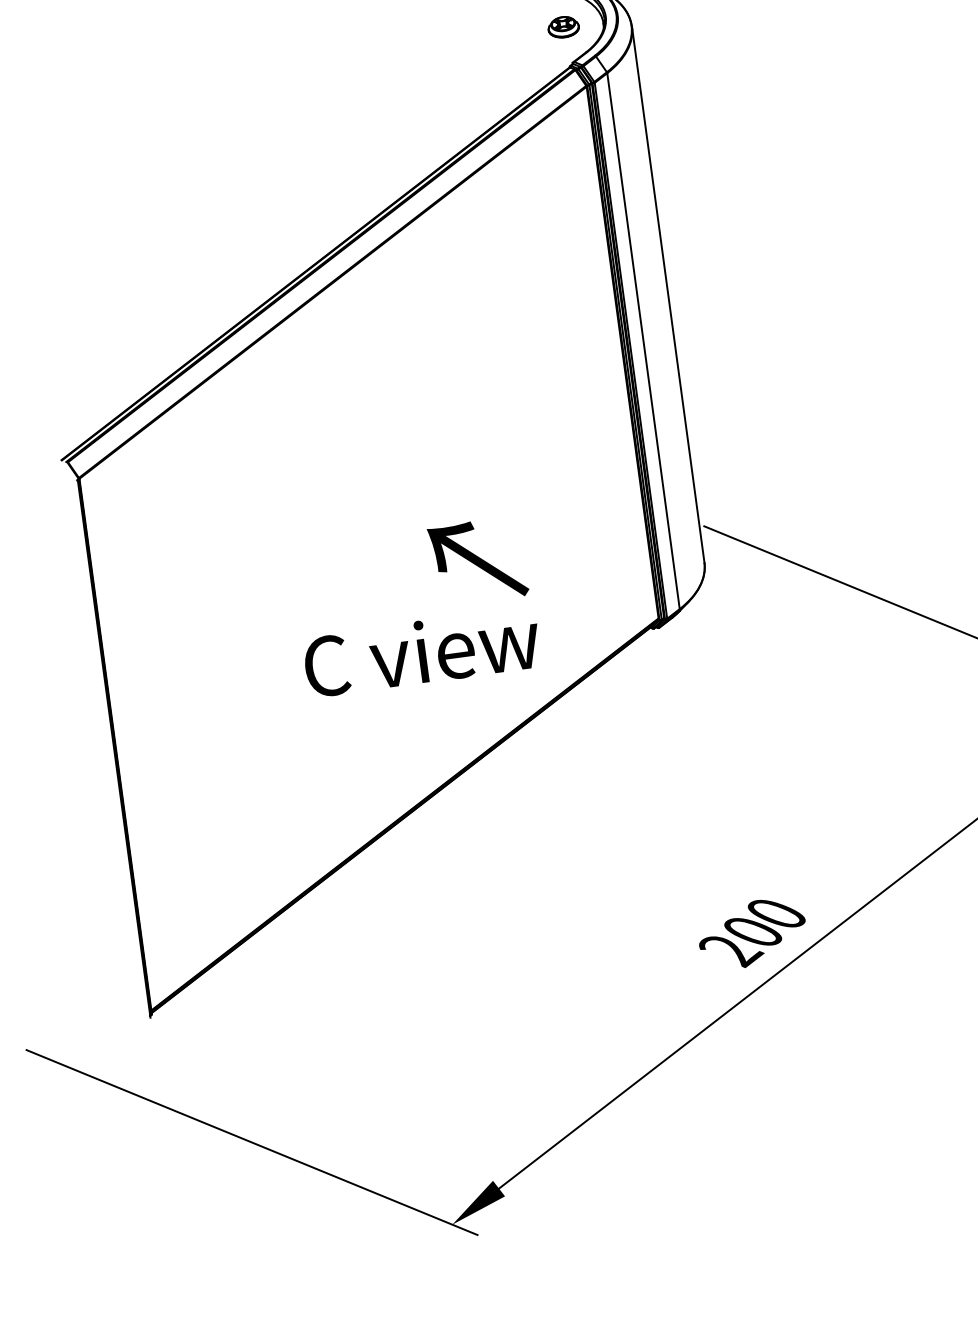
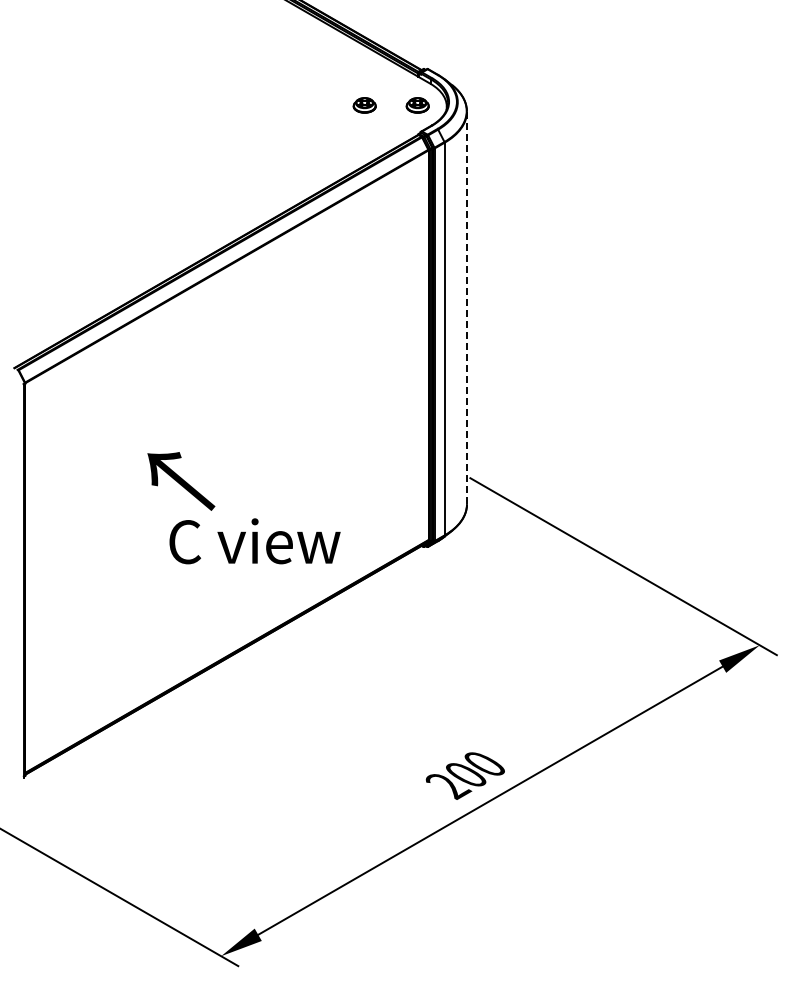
part: (490, 37) -> (364, 105), added
line: (667, 294) -> (466, 307), solid -> dashed
text: (478, 561) -> (181, 481), moved

